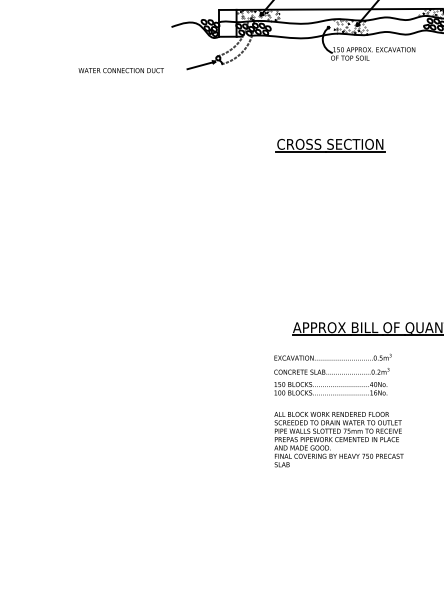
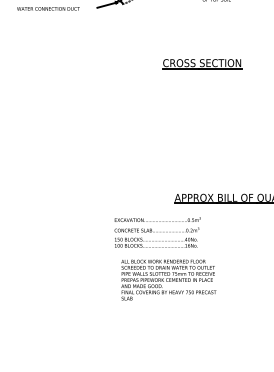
text: (332, 374) -> (157, 232), moved
text: (338, 439) -> (168, 280), moved

